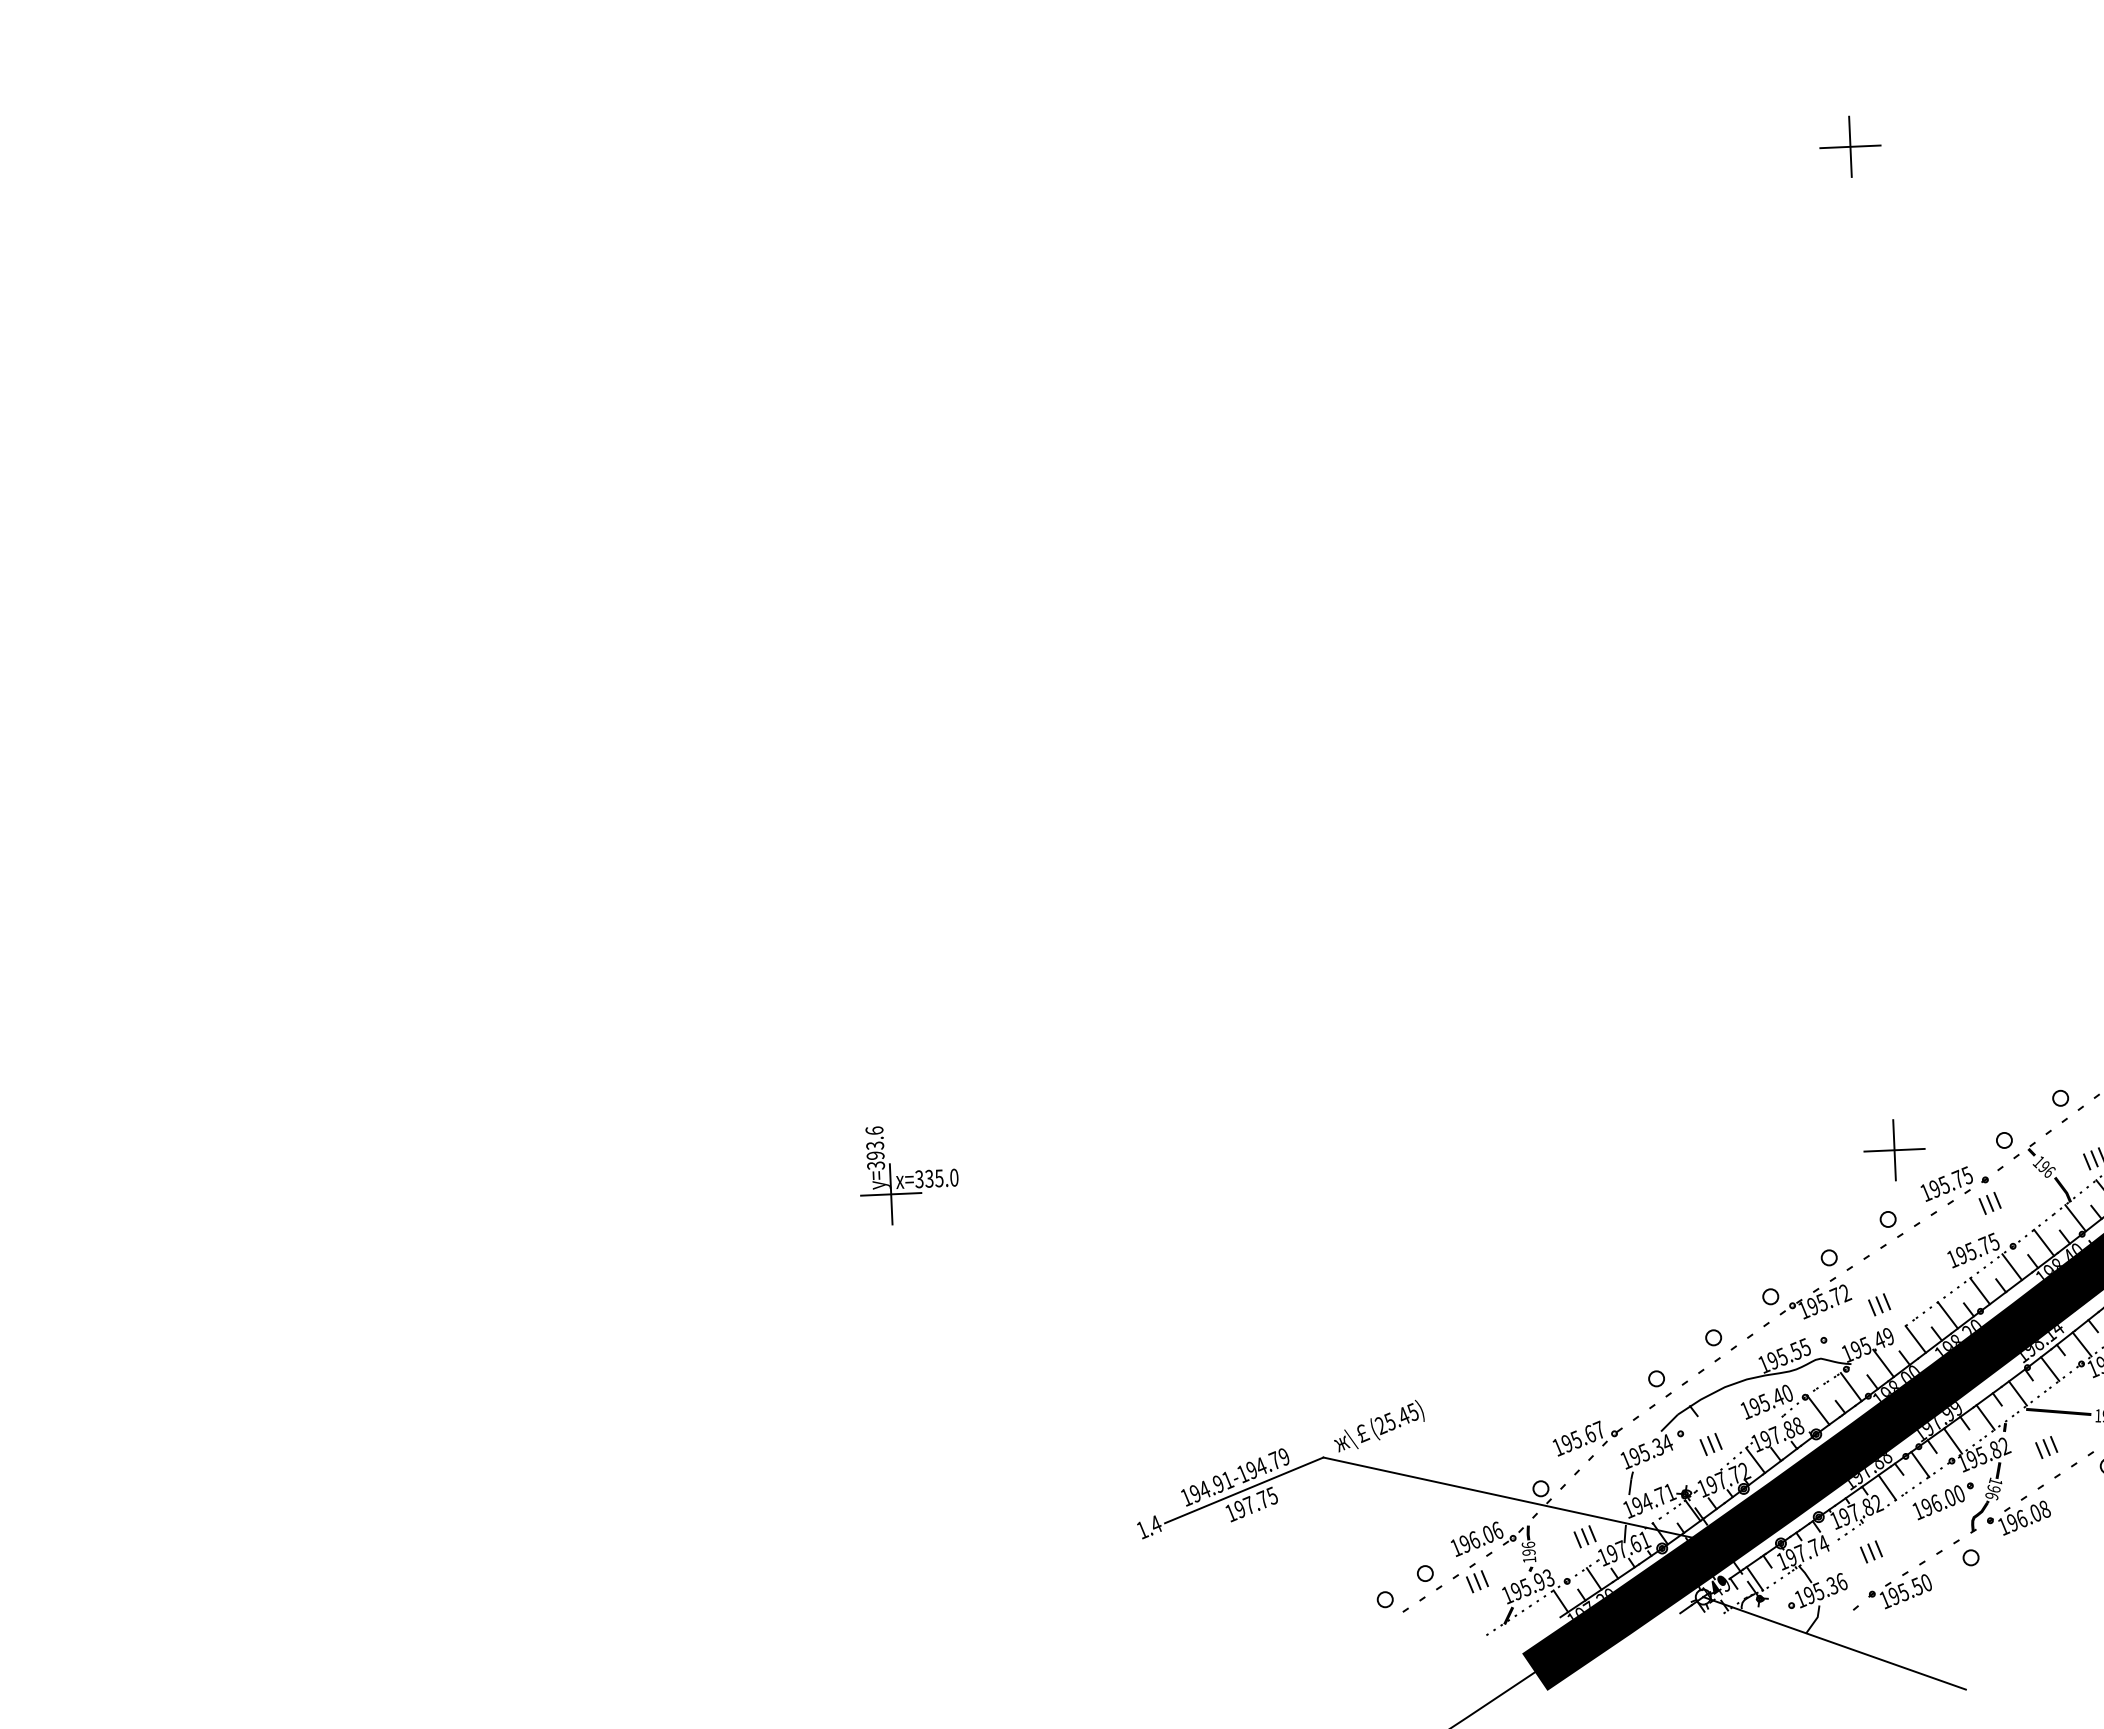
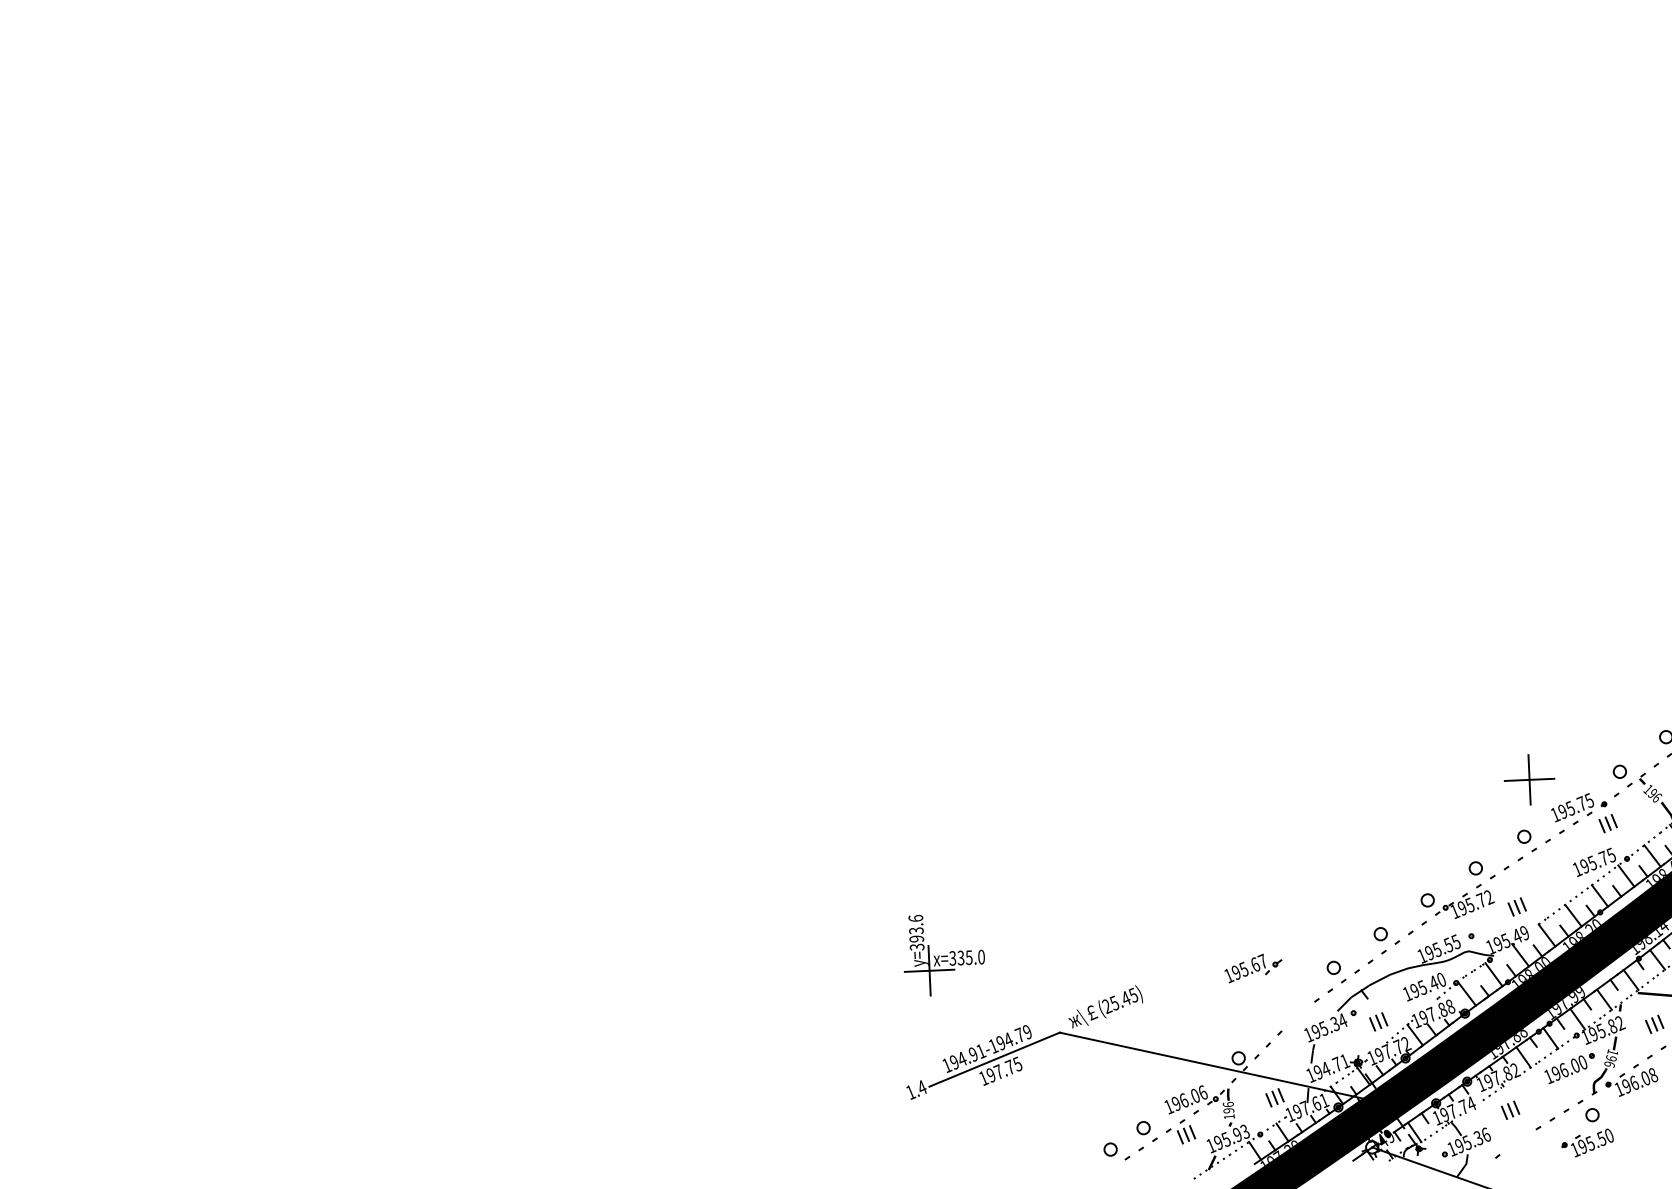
part: (909, 1175) -> (944, 955), moved
part: (1587, 1438) -> (1253, 968), moved
part: (1899, 1591) -> (1587, 1142), moved

